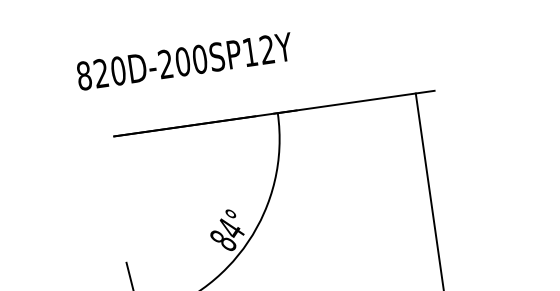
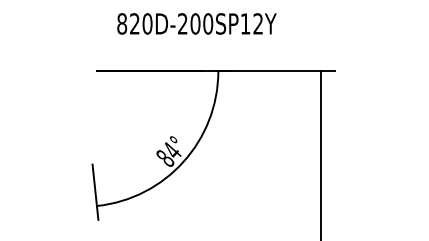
text: (184, 61) -> (196, 23), moved

